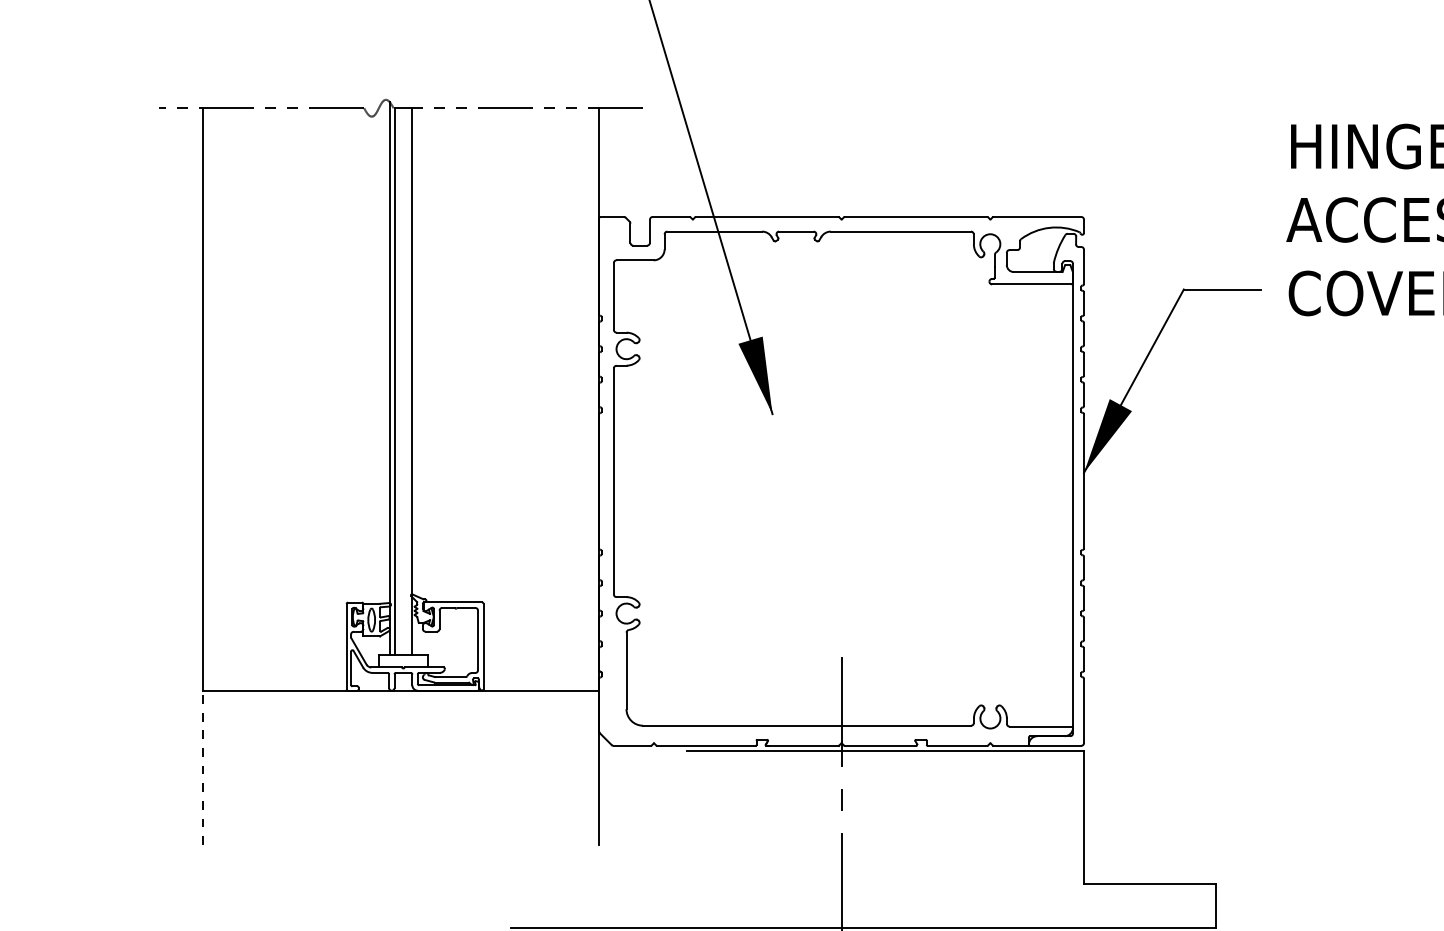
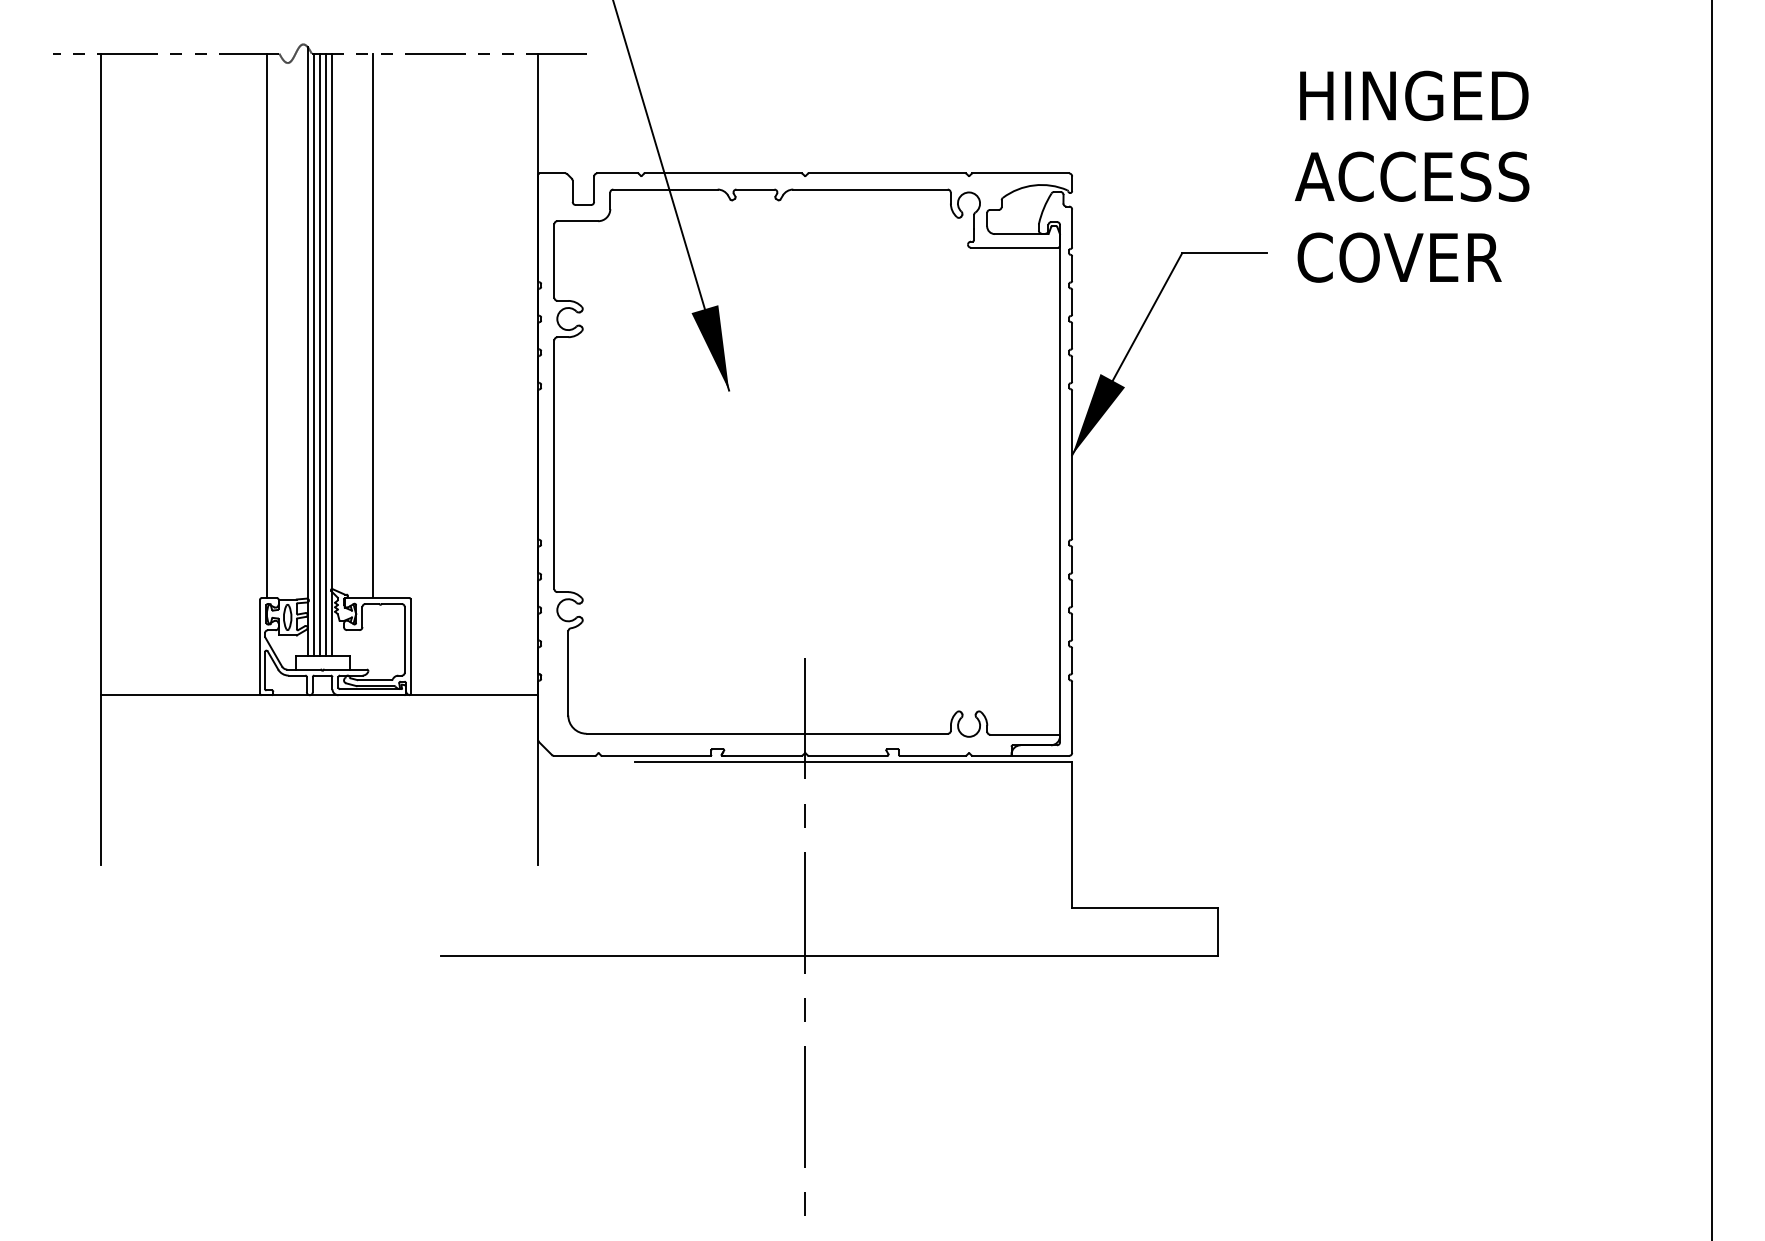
line: (352, 355) -> (266, 325), added
line: (449, 355) -> (373, 325), added
line: (400, 381) -> (319, 354), added
line: (406, 381) -> (325, 354), added
line: (202, 768) -> (101, 780), dashed -> solid

